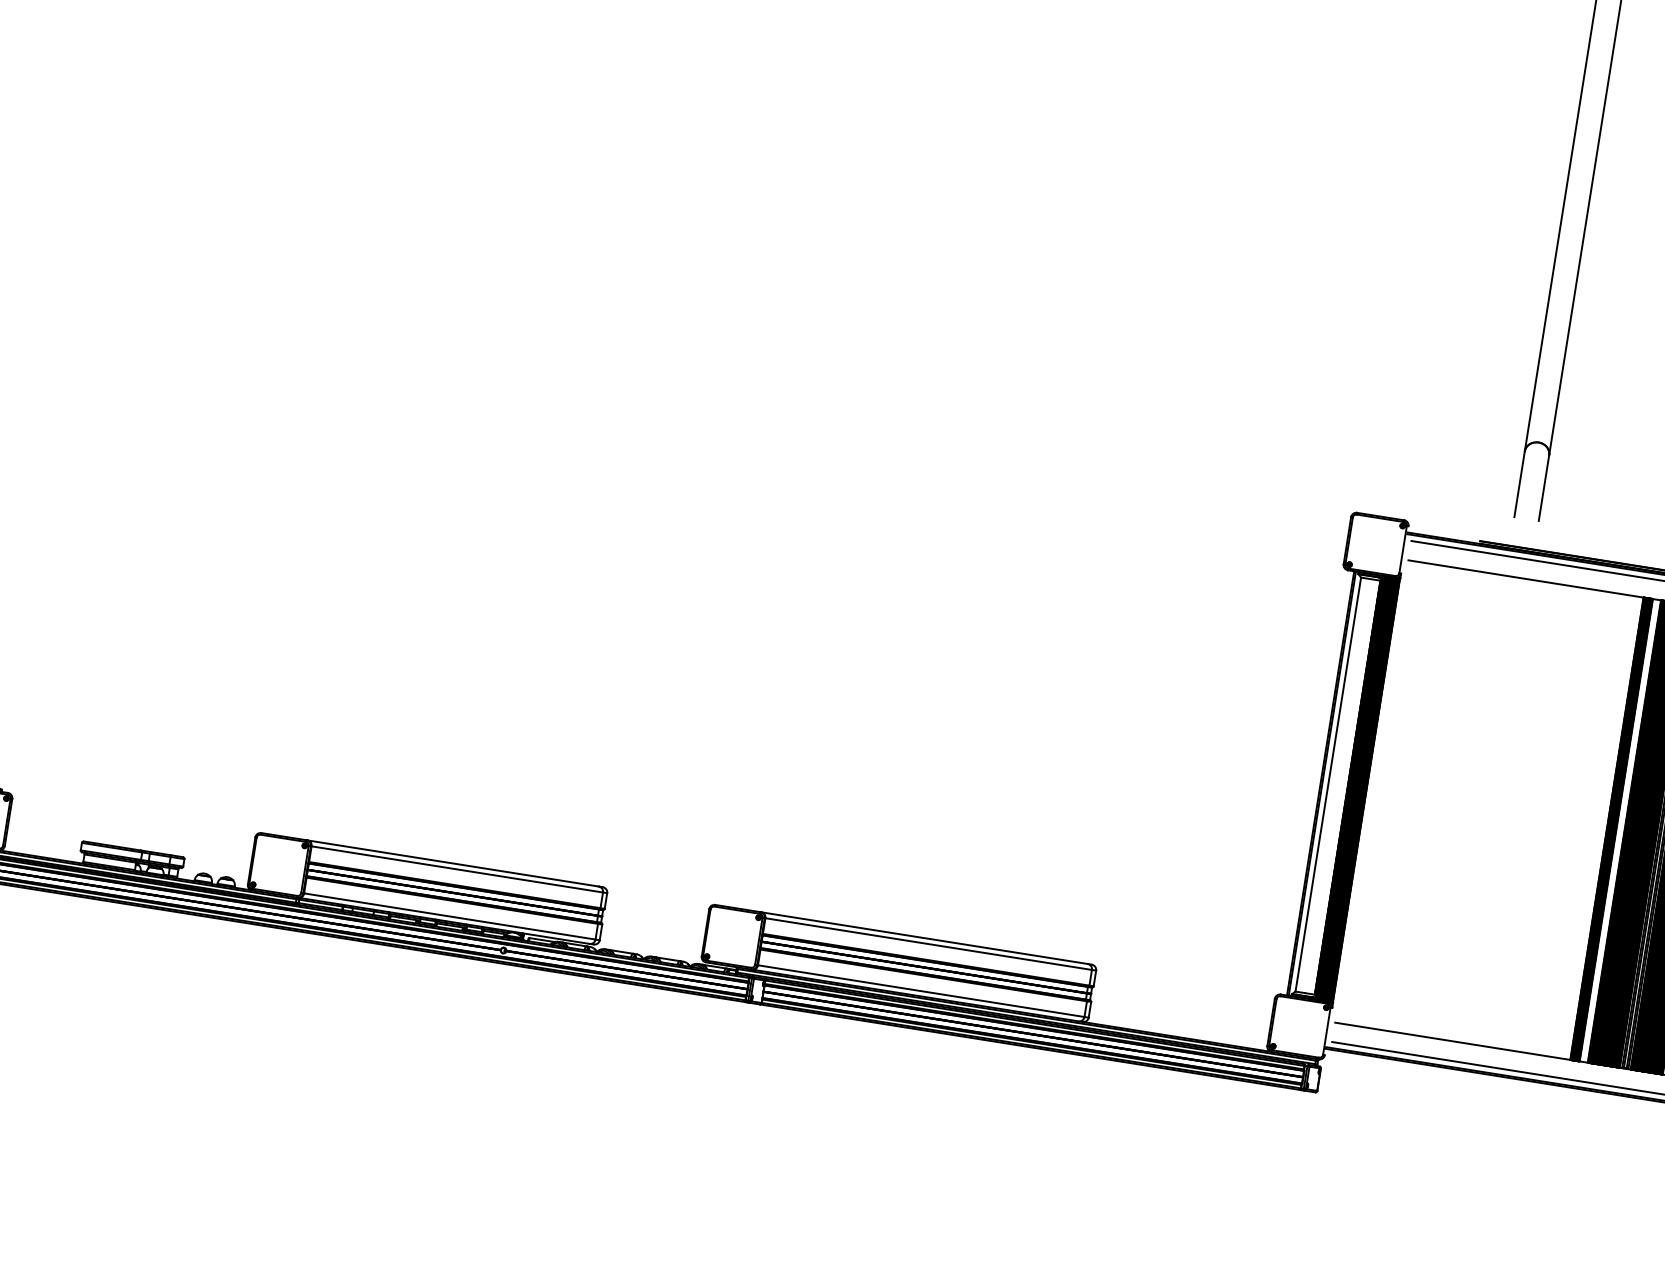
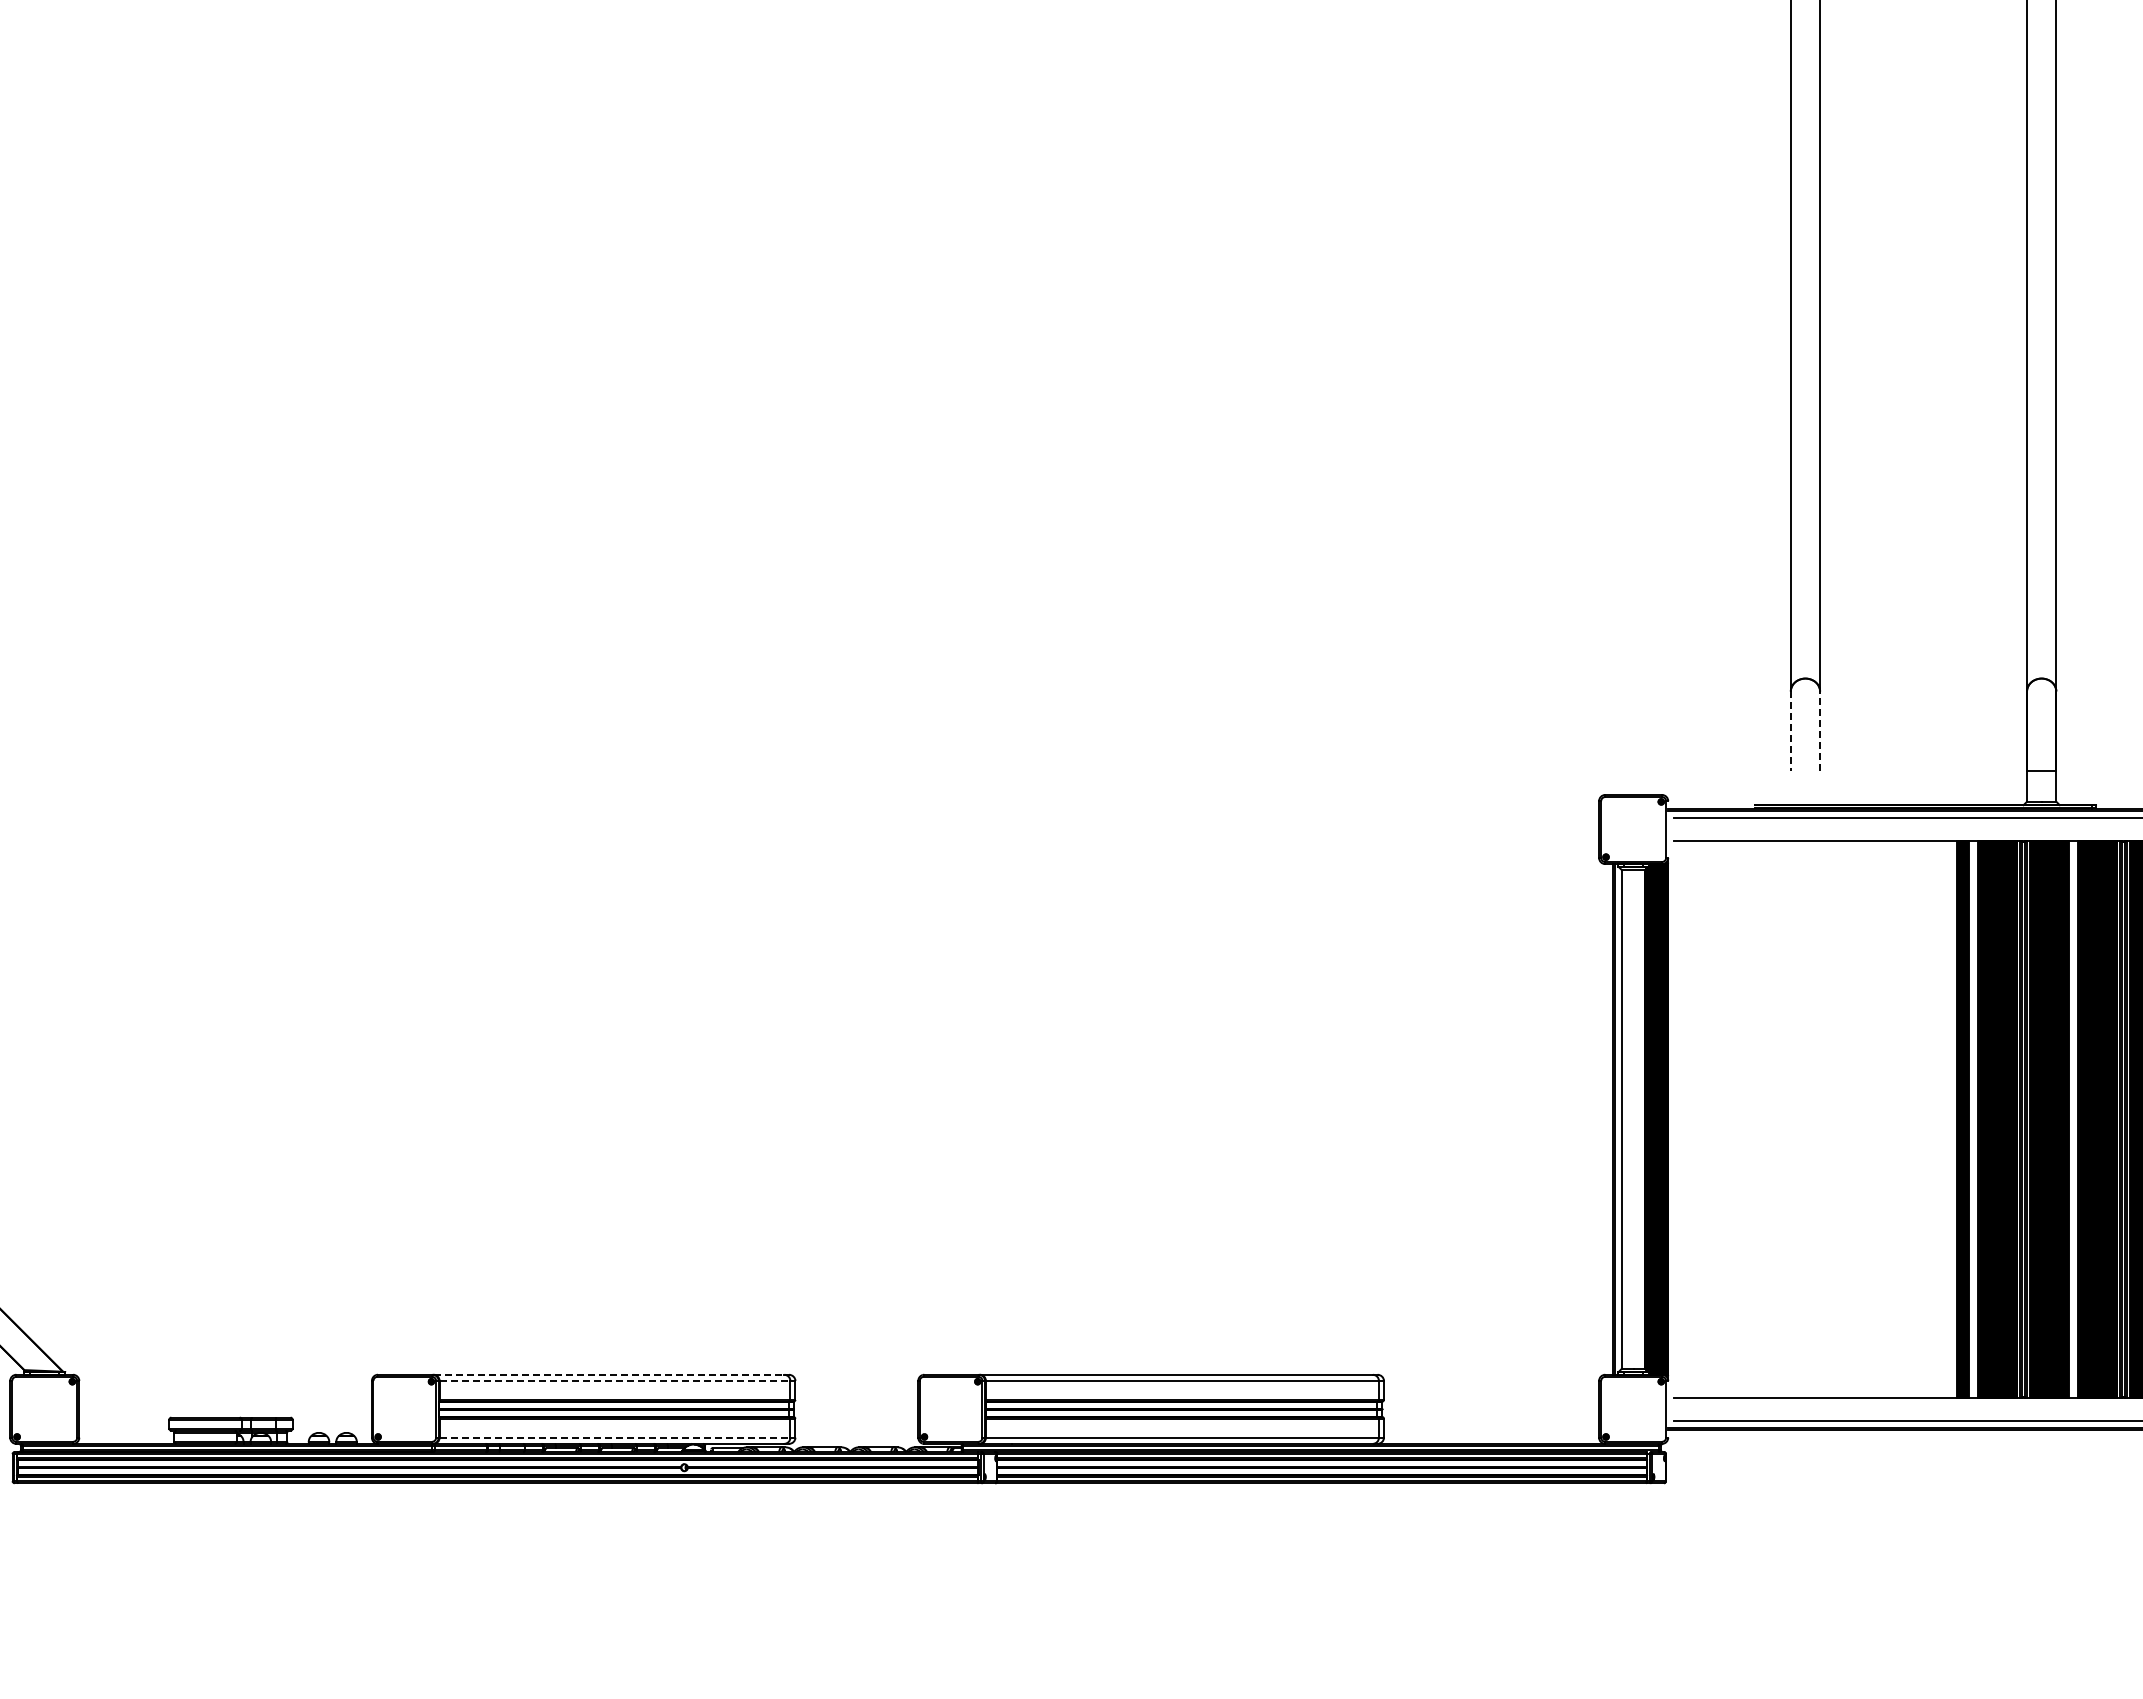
line: (1519, 484) -> (1790, 731), solid -> dashed
line: (1544, 488) -> (1820, 731), solid -> dashed
line: (453, 863) -> (609, 1374), solid -> dashed
line: (457, 869) -> (615, 1381), solid -> dashed
line: (450, 916) -> (615, 1437), solid -> dashed

